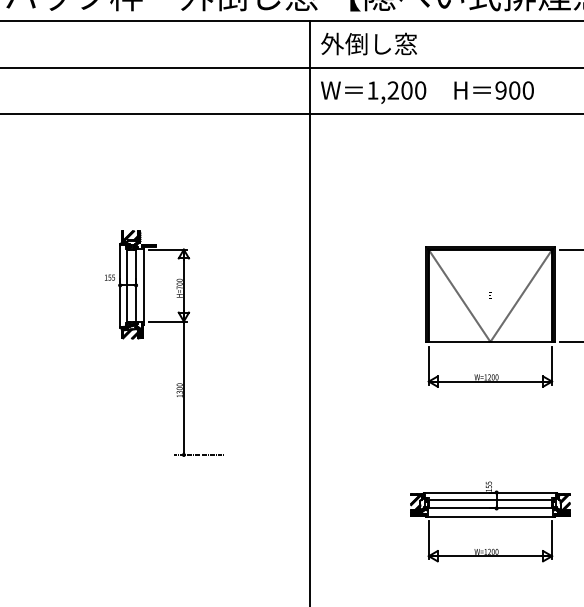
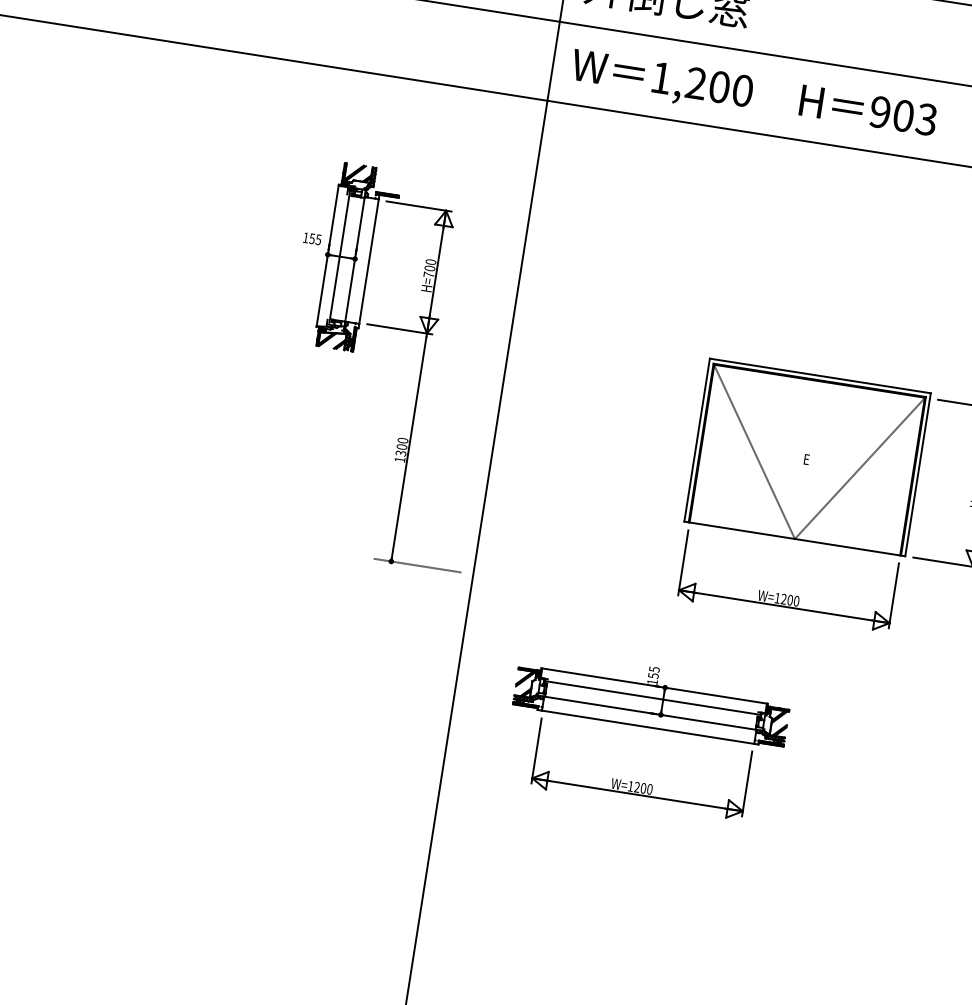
text: (527, 90) -> (925, 119), 900 -> 903
part: (183, 343) -> (420, 371), moved
part: (490, 521) -> (646, 735), moved

